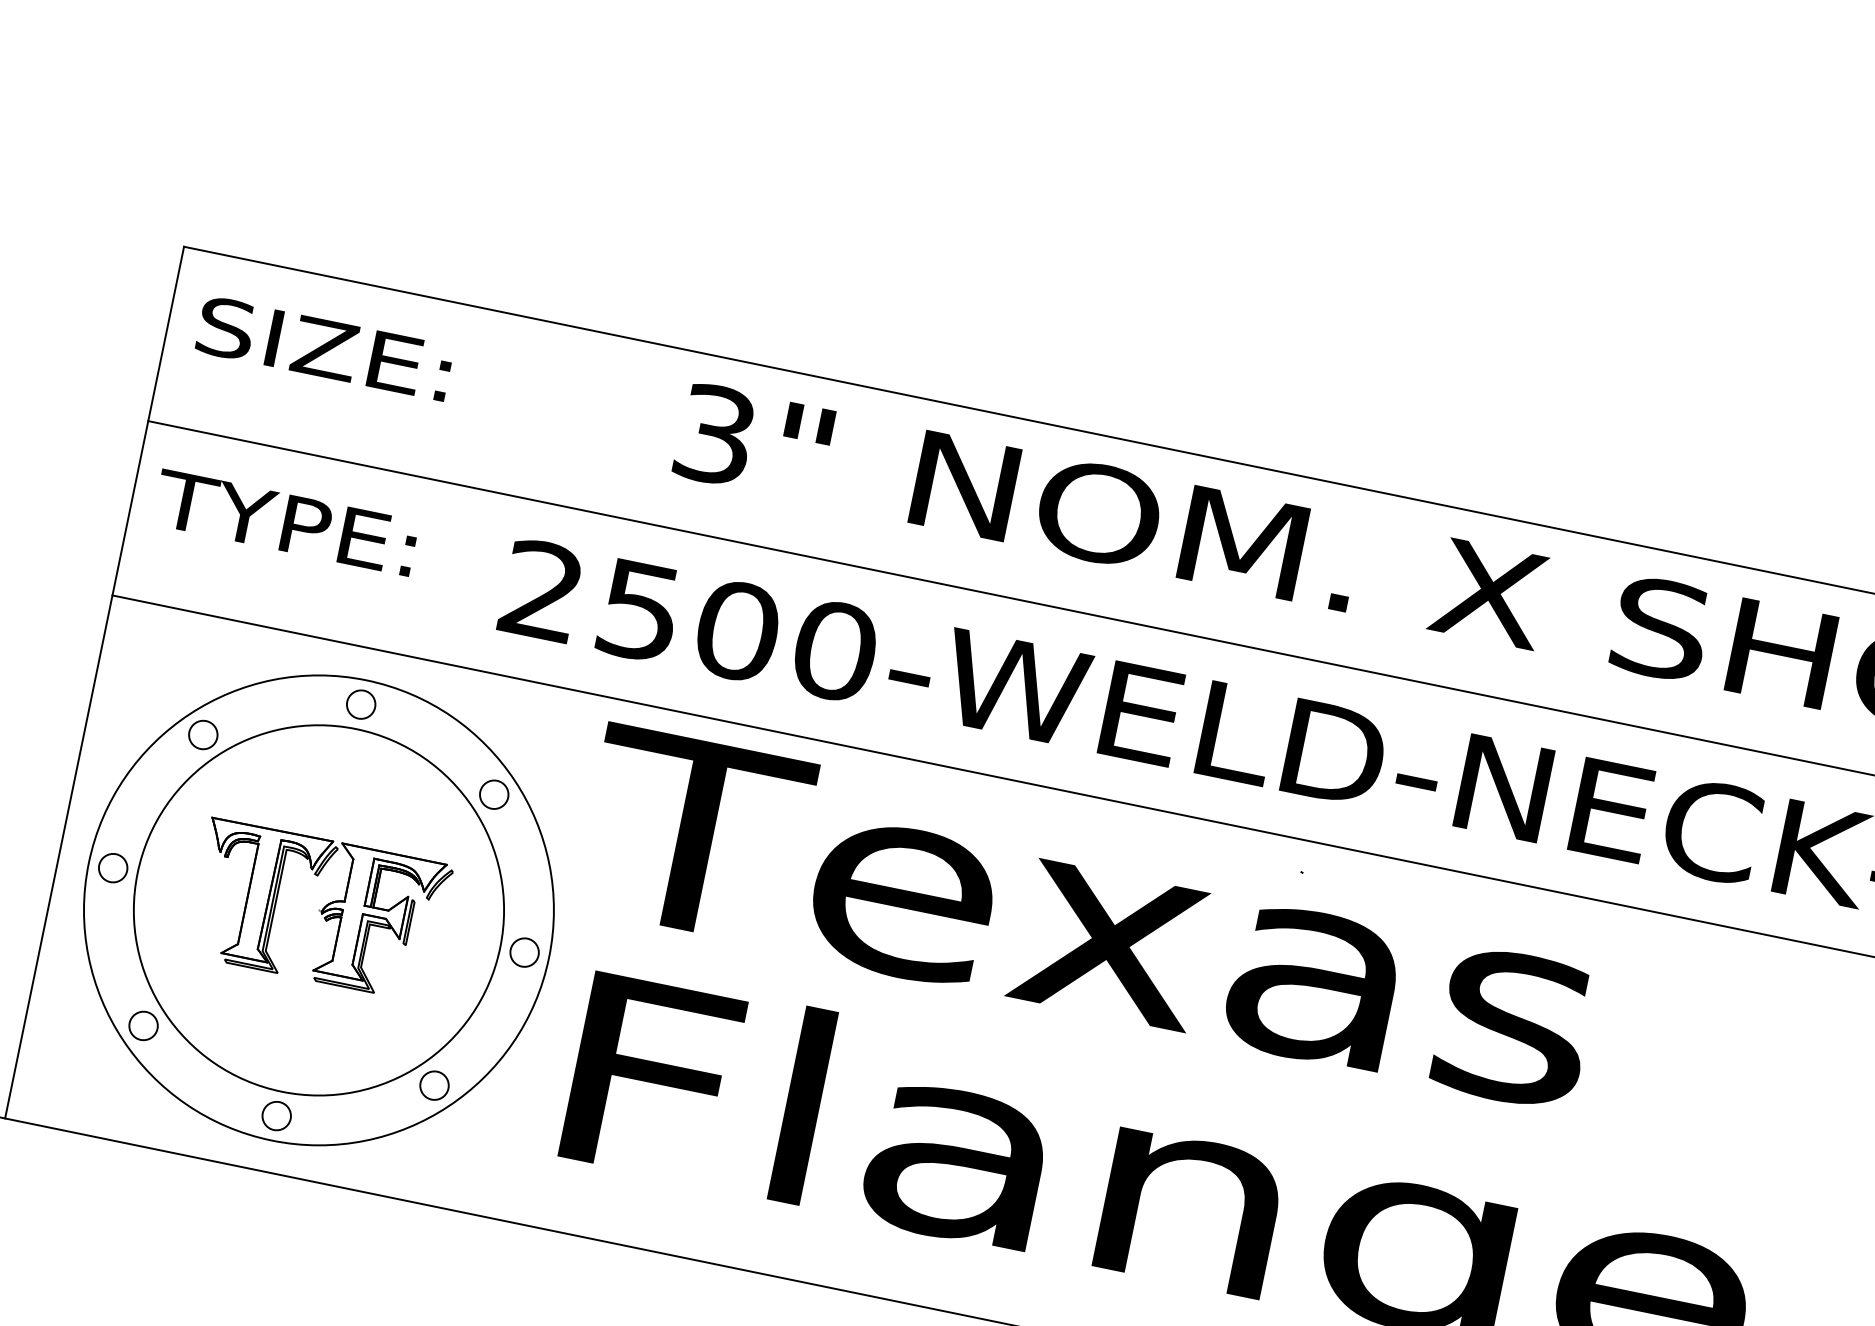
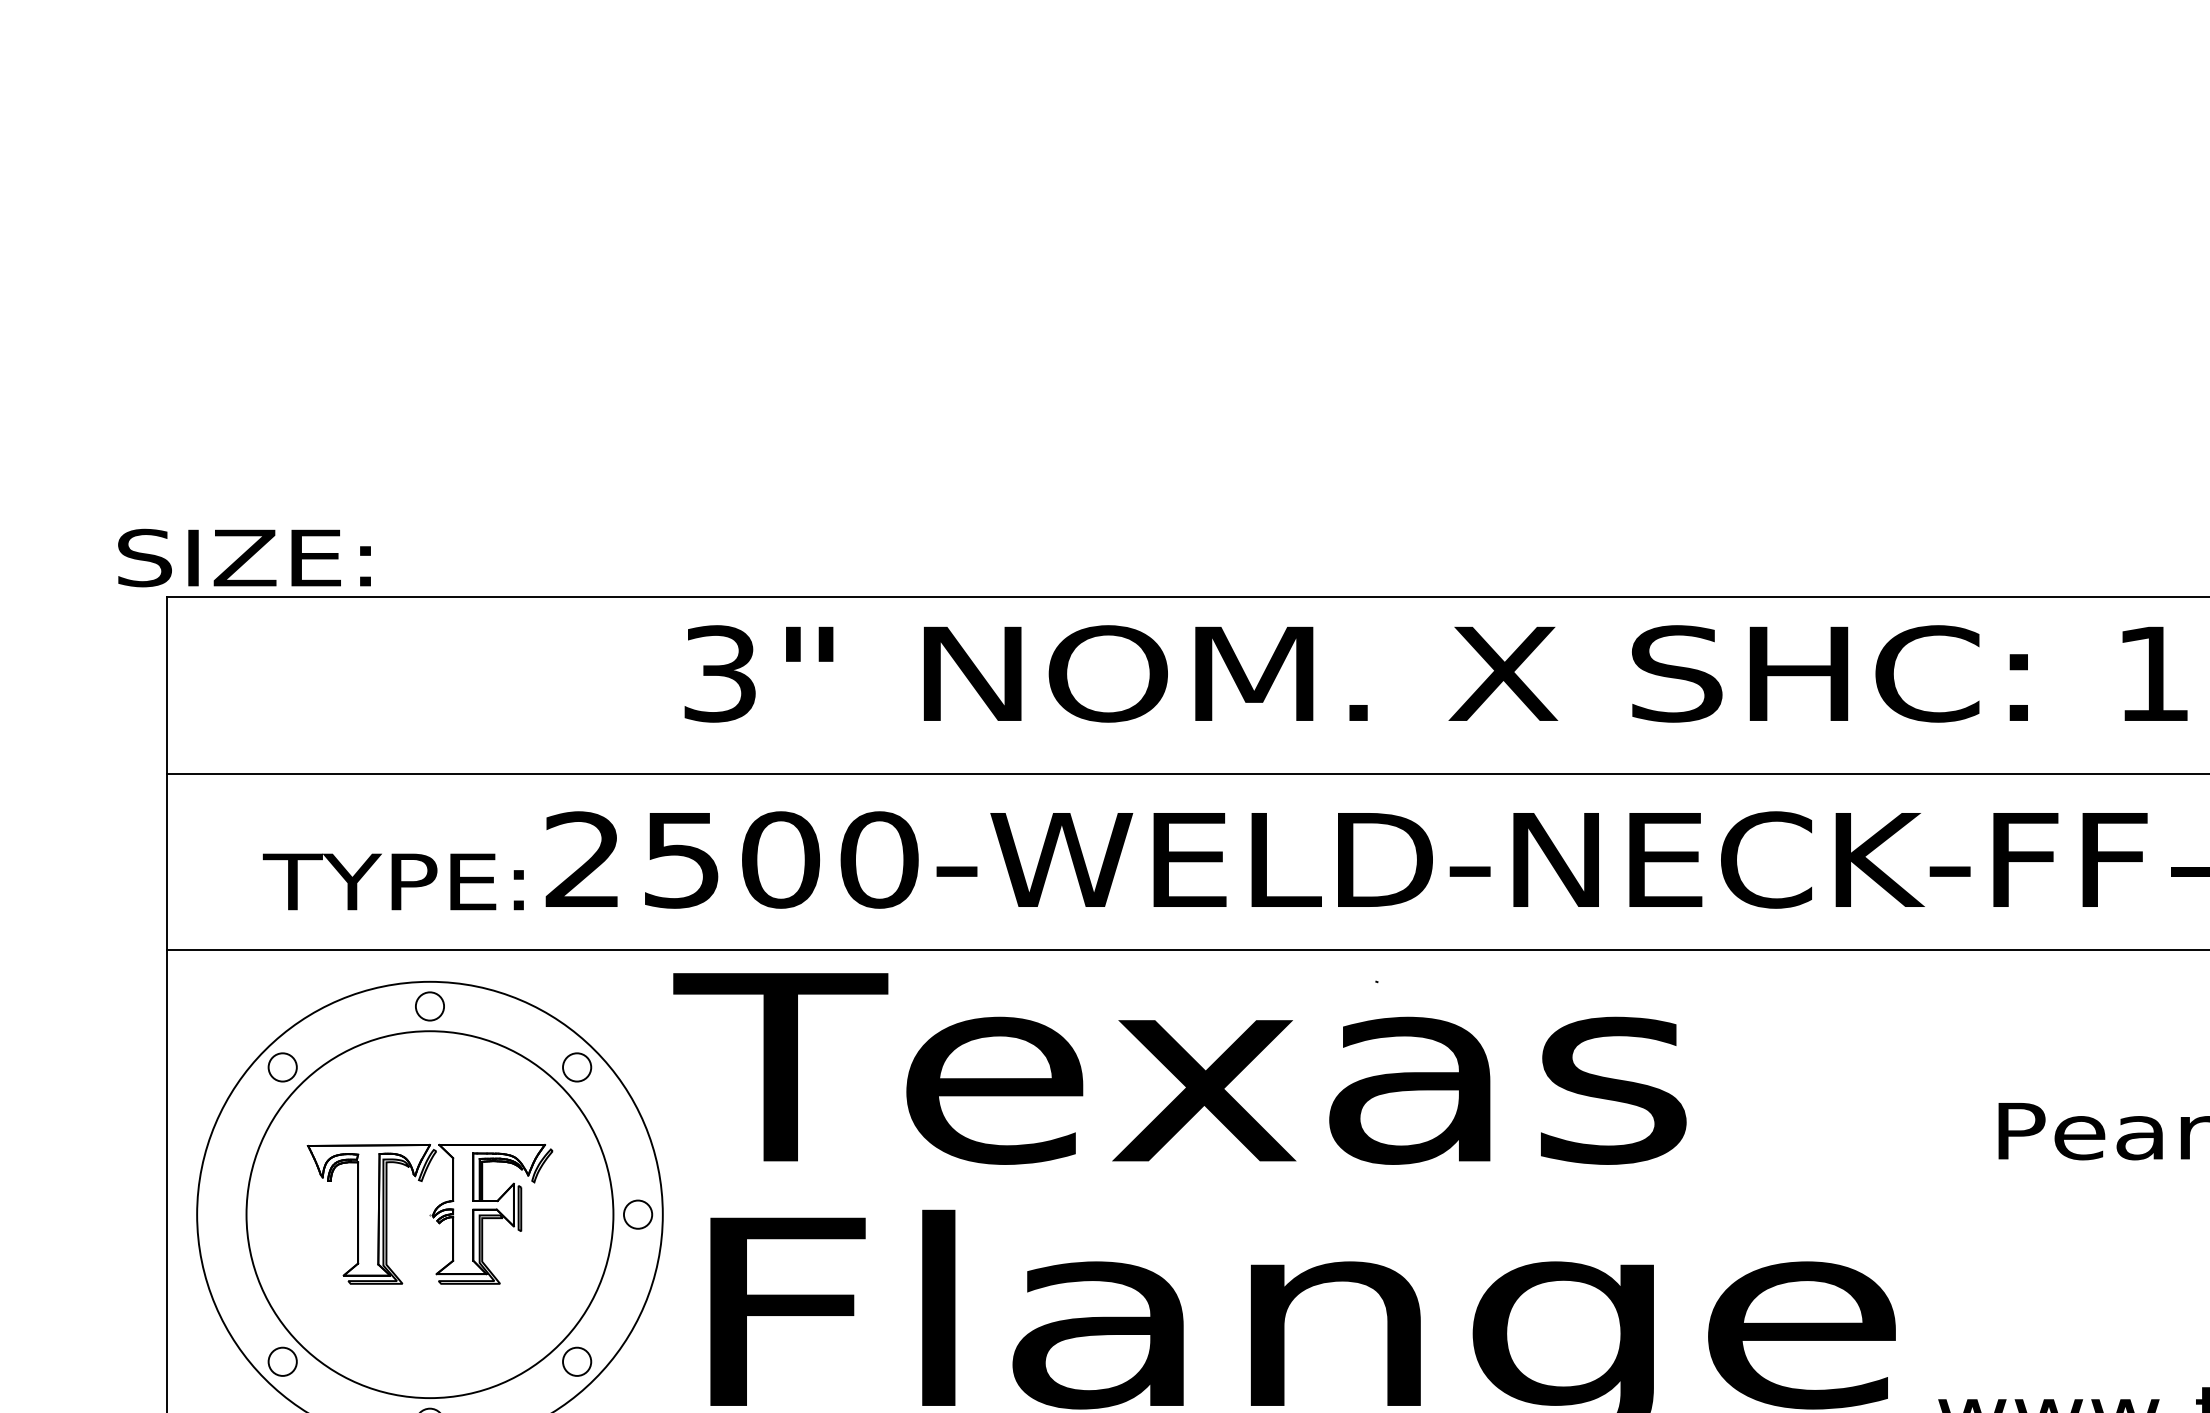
text: (324, 348) -> (244, 557), moved
text: (284, 522) -> (392, 881), moved
circle: (112, 867) -> (221, 1214), removed

